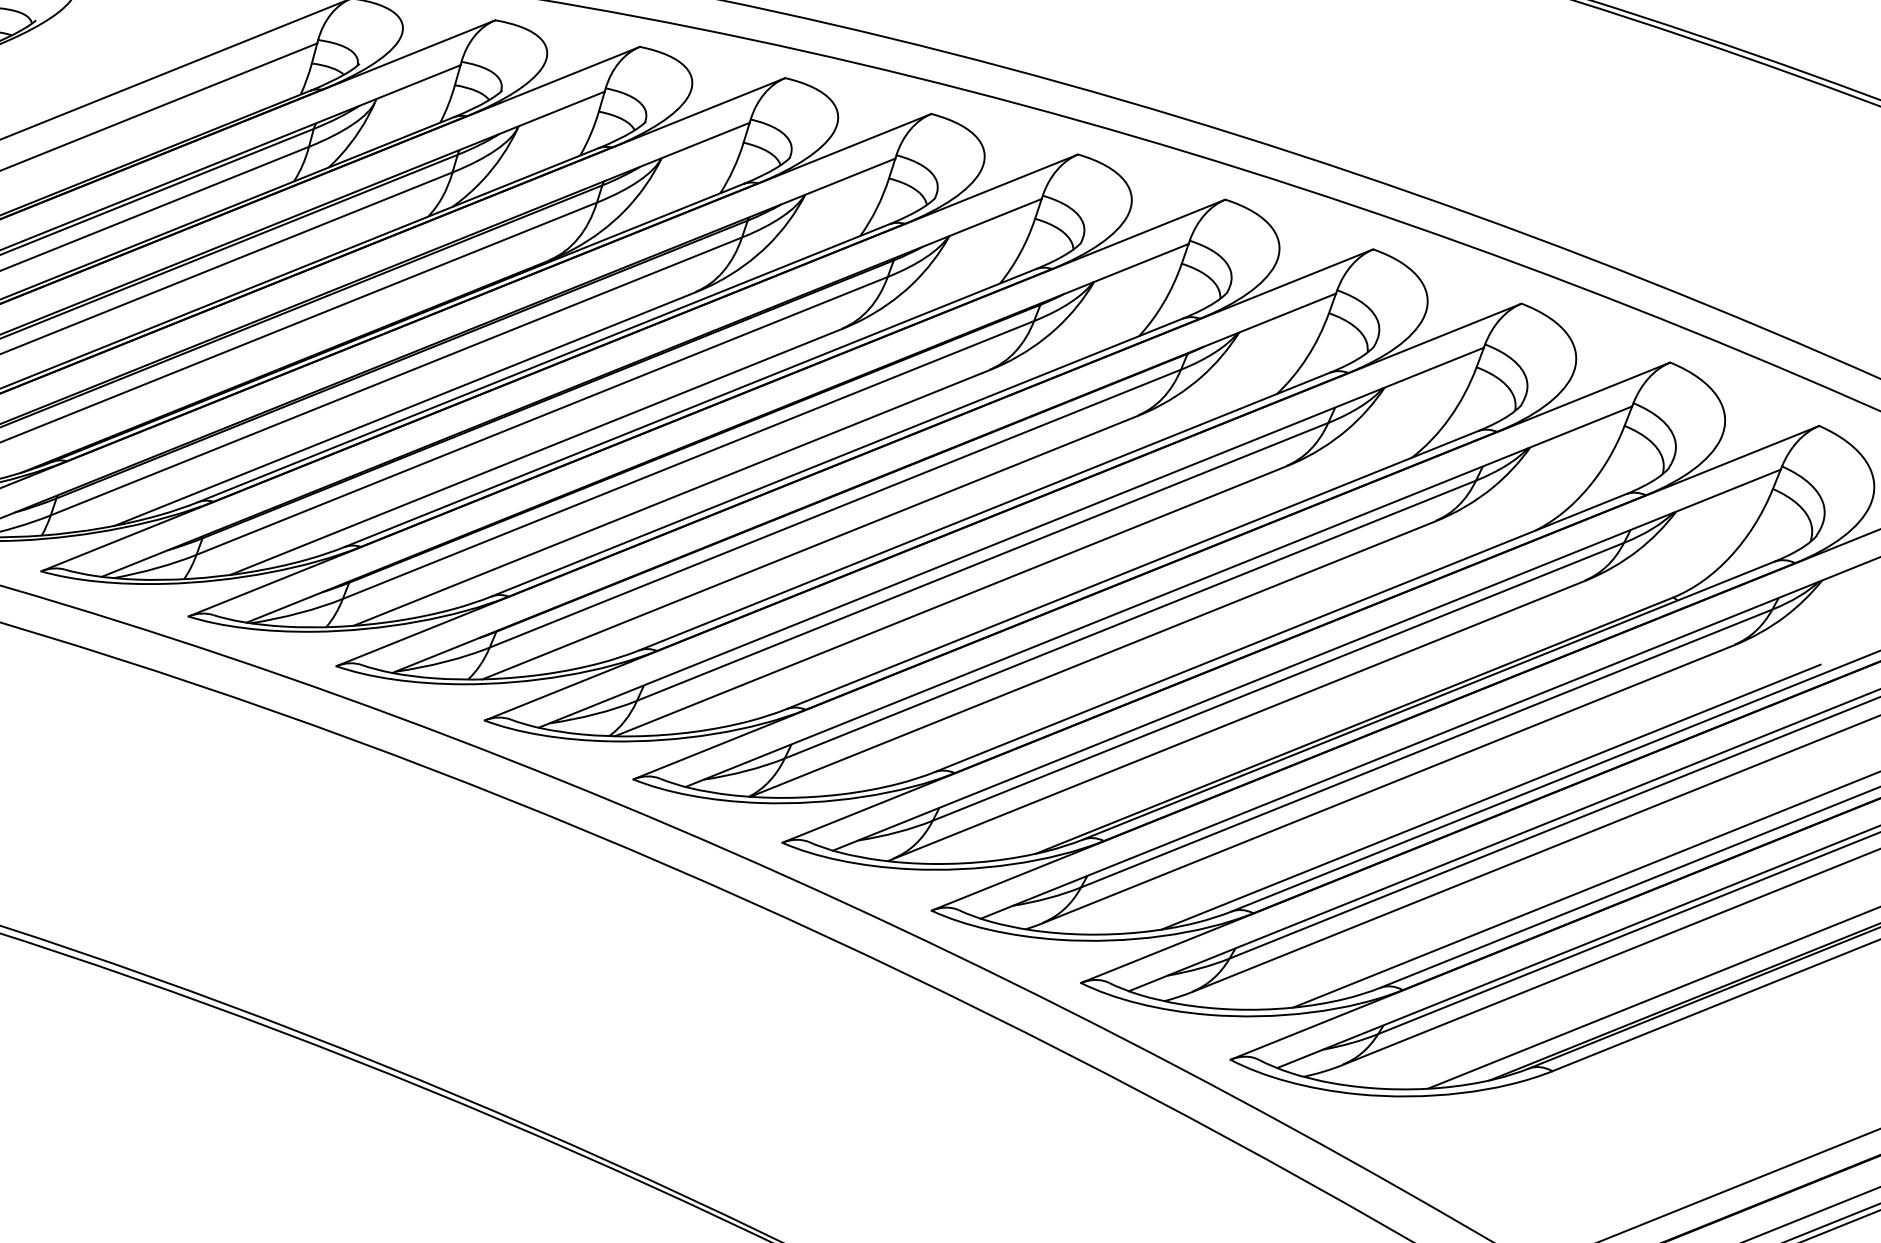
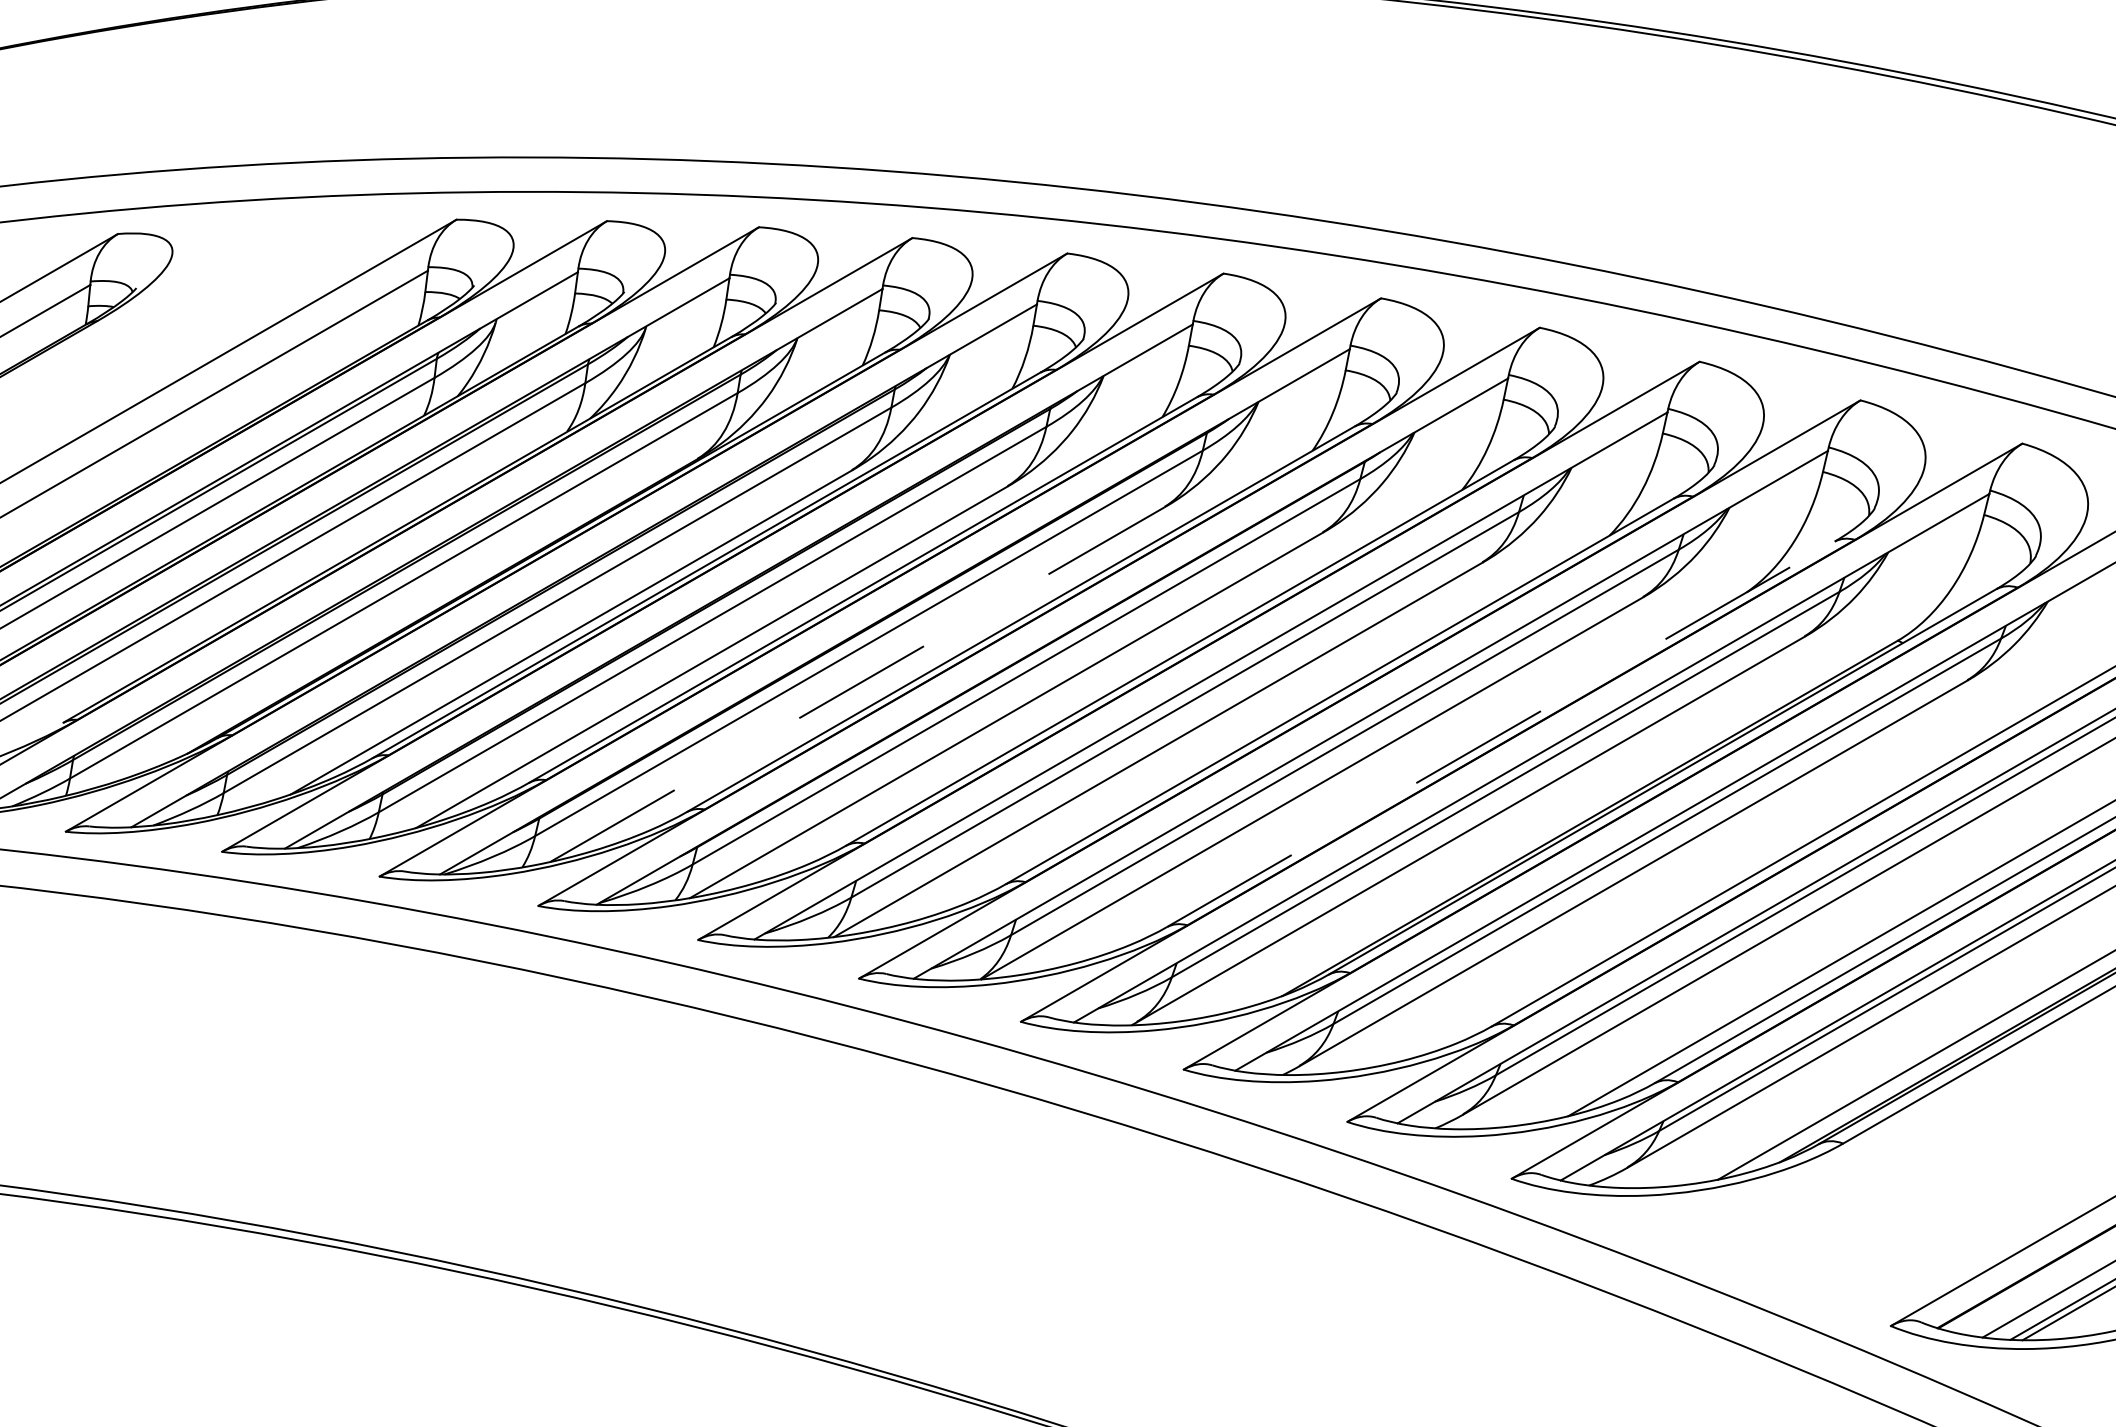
line: (671, 497) -> (857, 684), solid -> dashed
line: (1281, 633) -> (1501, 734), solid -> dashed
line: (1490, 796) -> (1739, 871), removed

